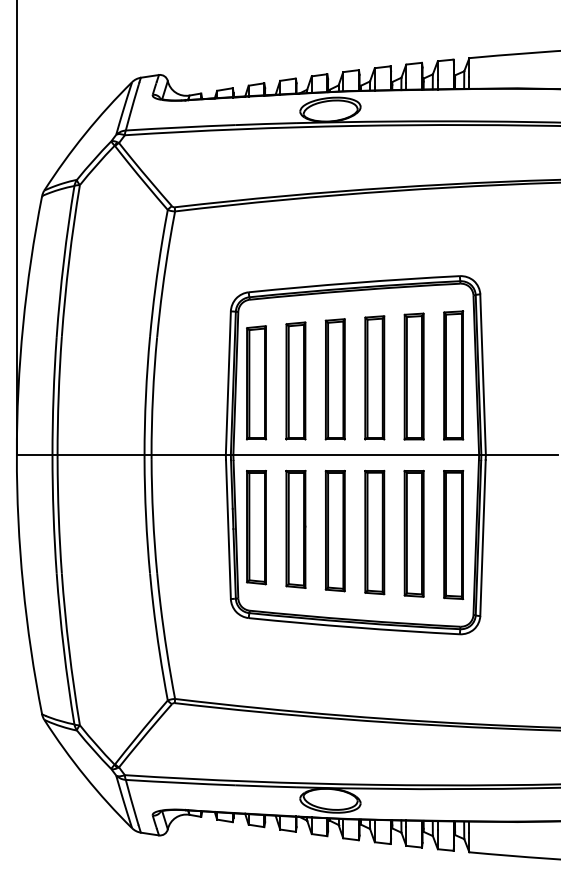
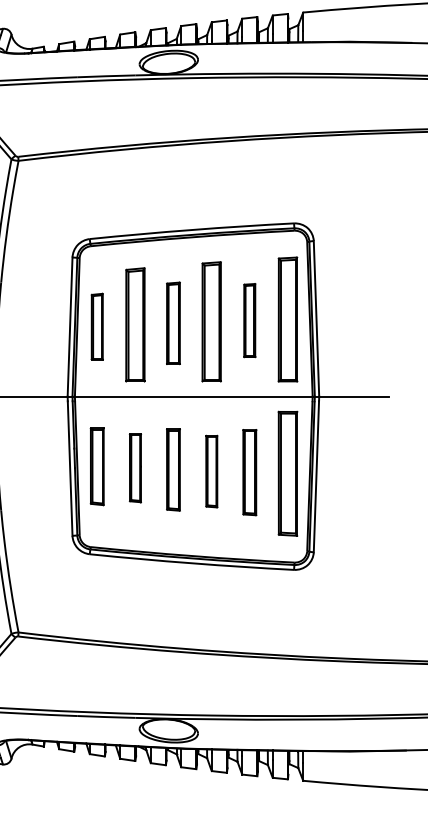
part: (413, 376) -> (249, 320), size x0.6
part: (334, 379) -> (172, 323), size x0.7
part: (256, 382) -> (97, 326), size x0.6
part: (256, 527) -> (97, 466), size x0.7
part: (295, 528) -> (135, 467), size x0.6
part: (334, 530) -> (172, 469), size x0.7
part: (374, 532) -> (211, 471), size x0.6
part: (413, 533) -> (249, 472), size x0.7

